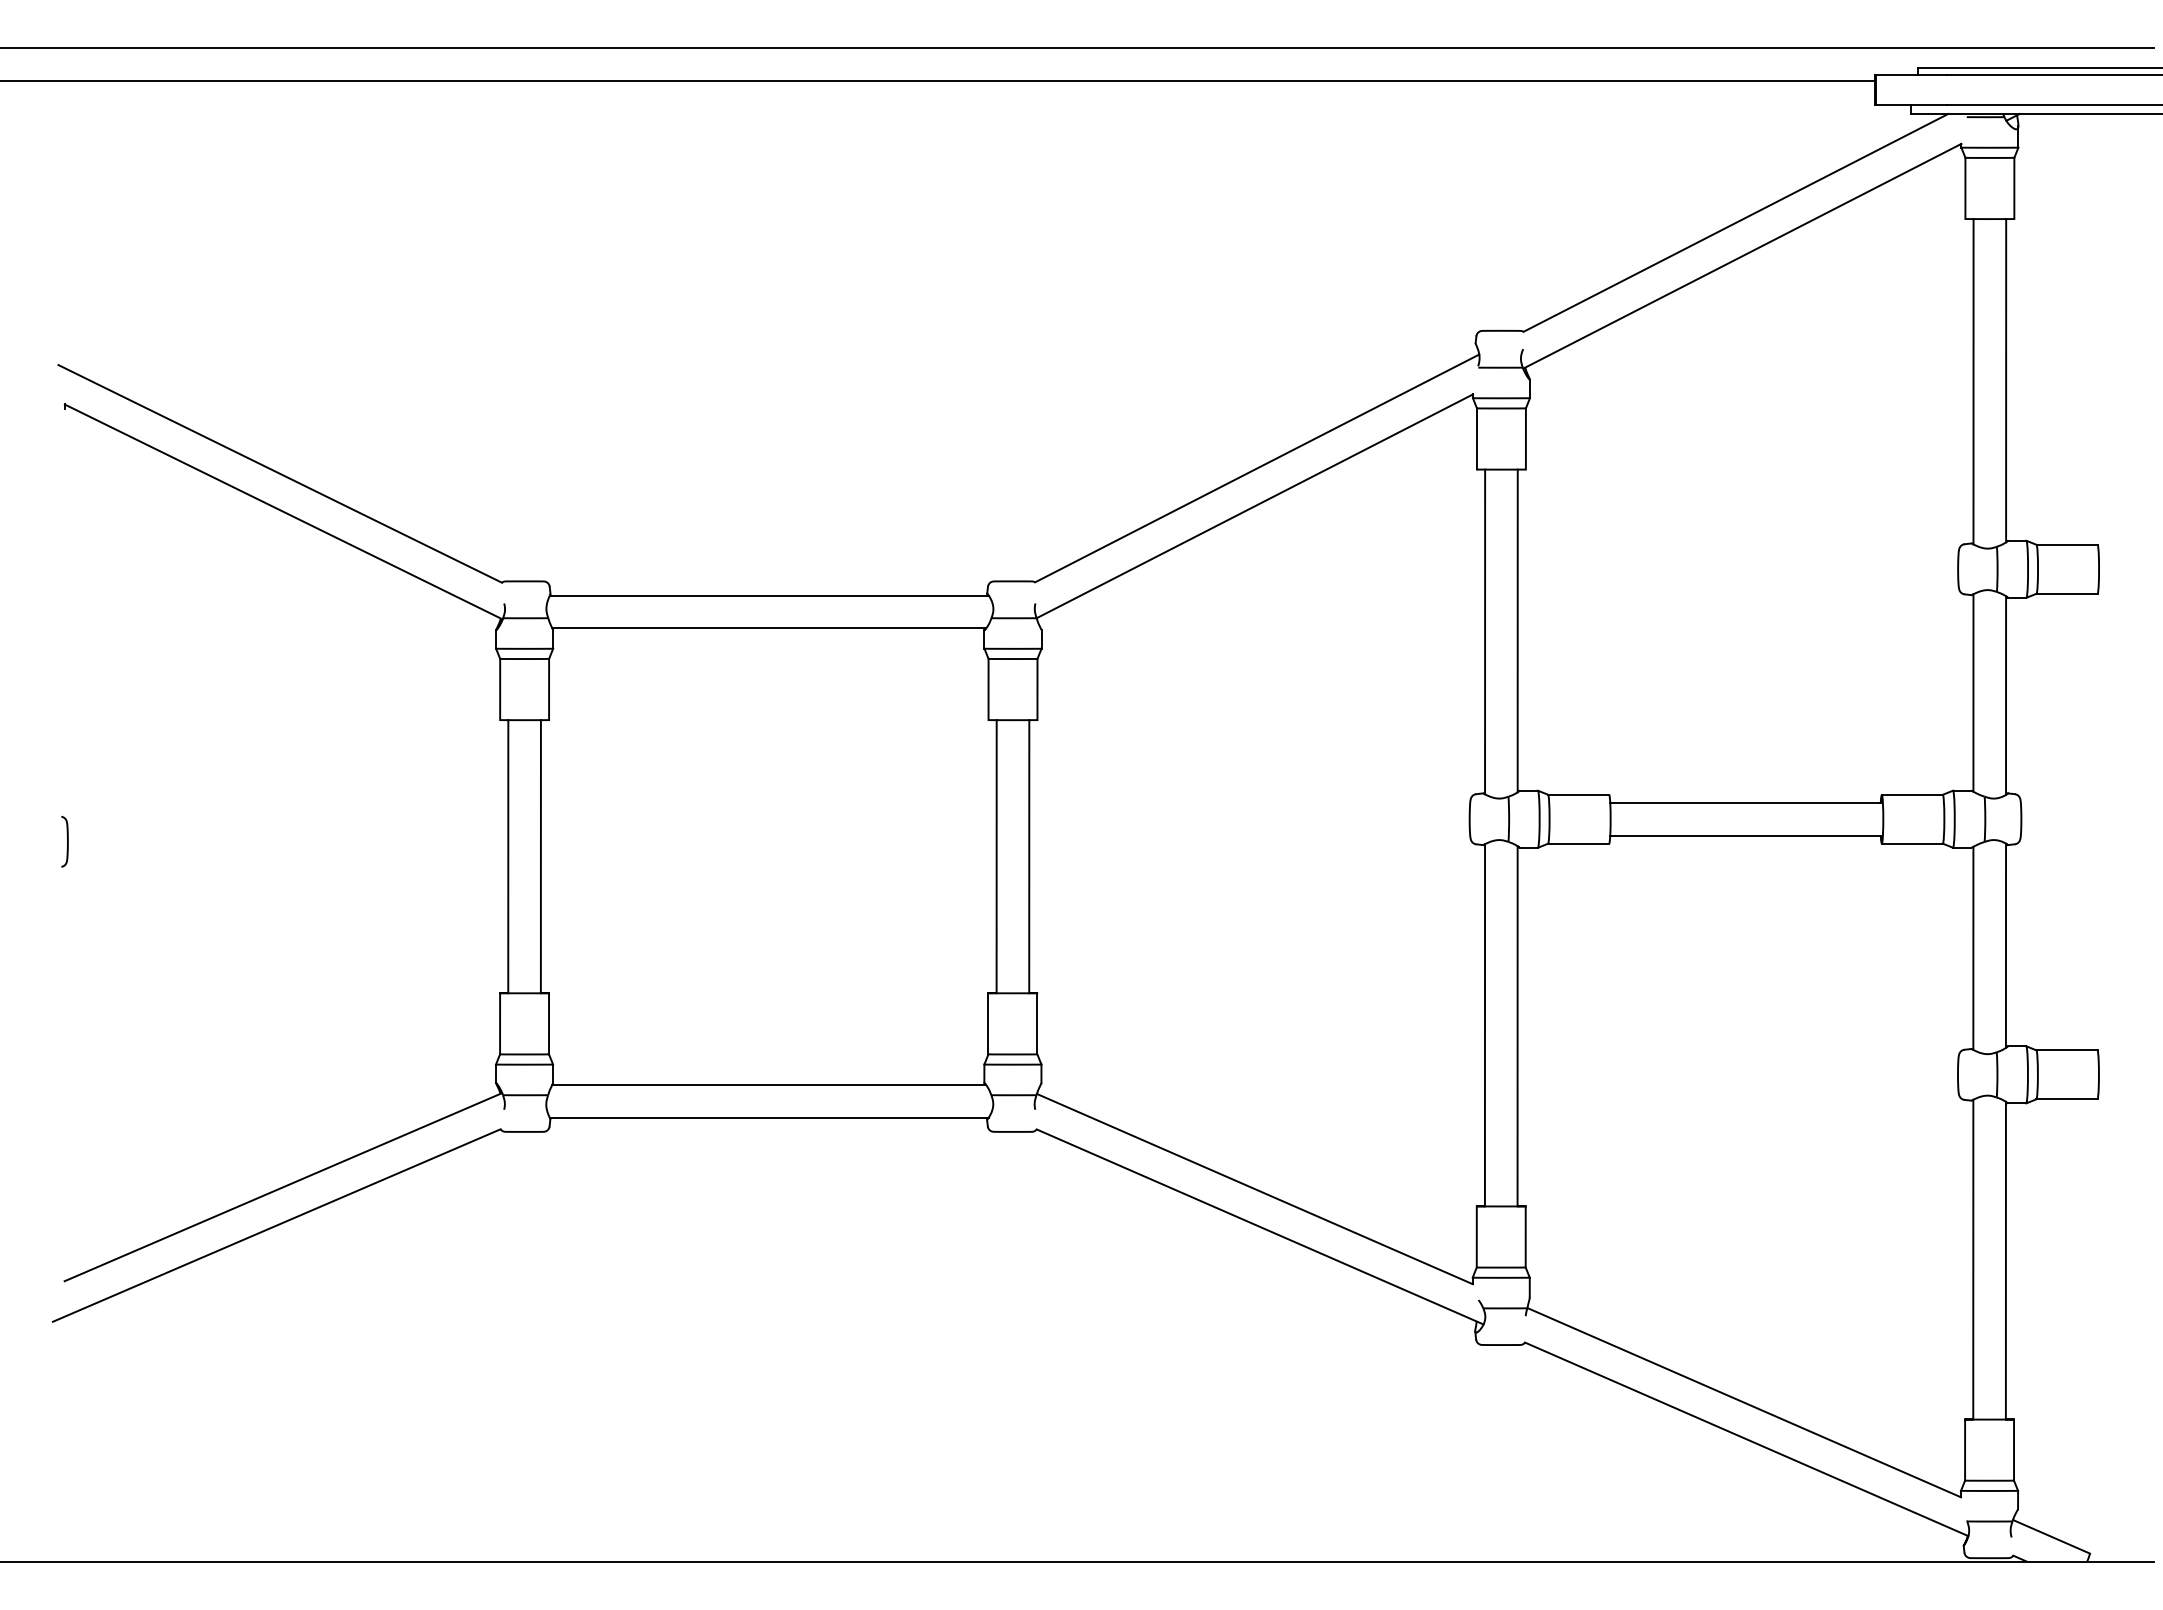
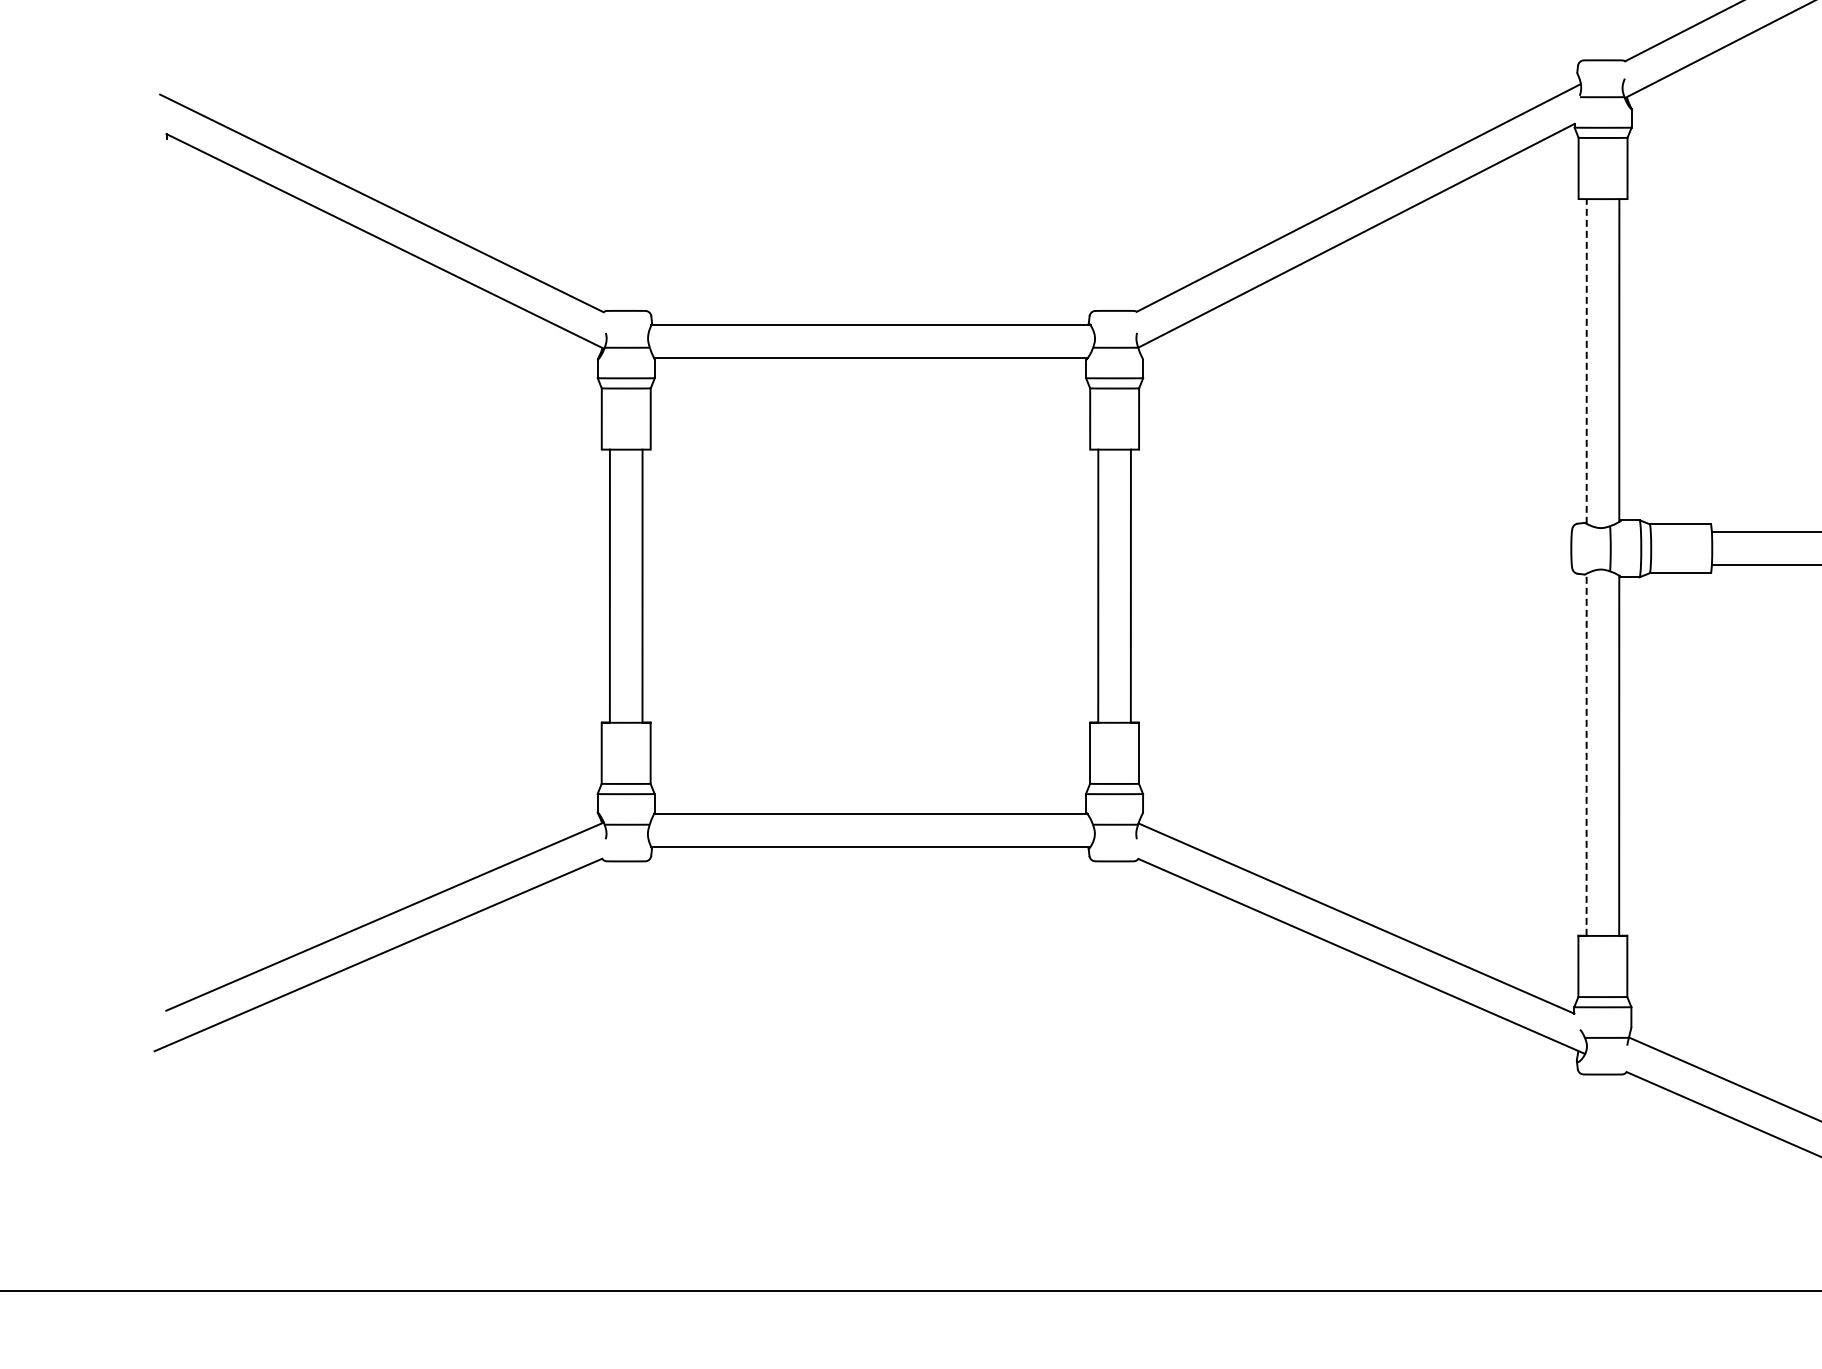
line: (1485, 631) -> (1587, 361), solid -> dashed
curve: (67, 841) -> (169, 571), removed
line: (1484, 1024) -> (1586, 754), solid -> dashed

